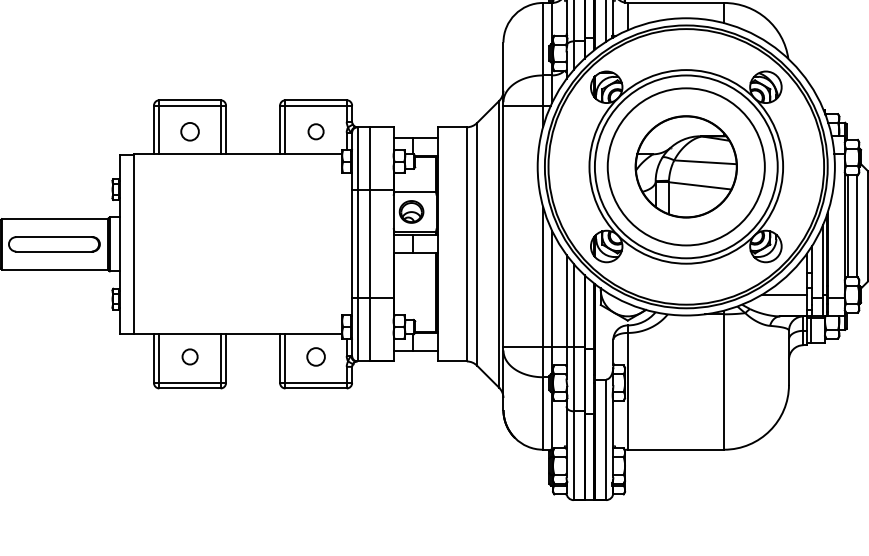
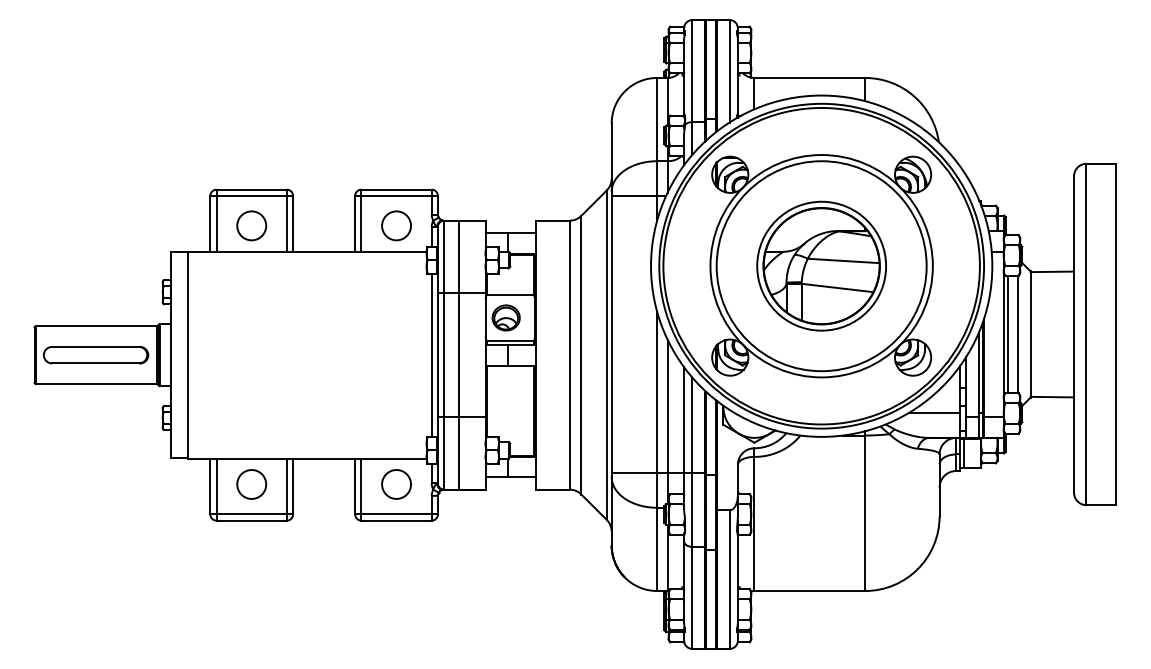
circle: (189, 131) -> (251, 225), size x1.43
circle: (316, 131) -> (396, 225), size x1.67
circle: (686, 166) -> (821, 265), size x0.71
line: (346, 243) -> (431, 354), added
circle: (189, 356) -> (251, 484), size x1.67
circle: (316, 356) -> (396, 484), size x1.43

